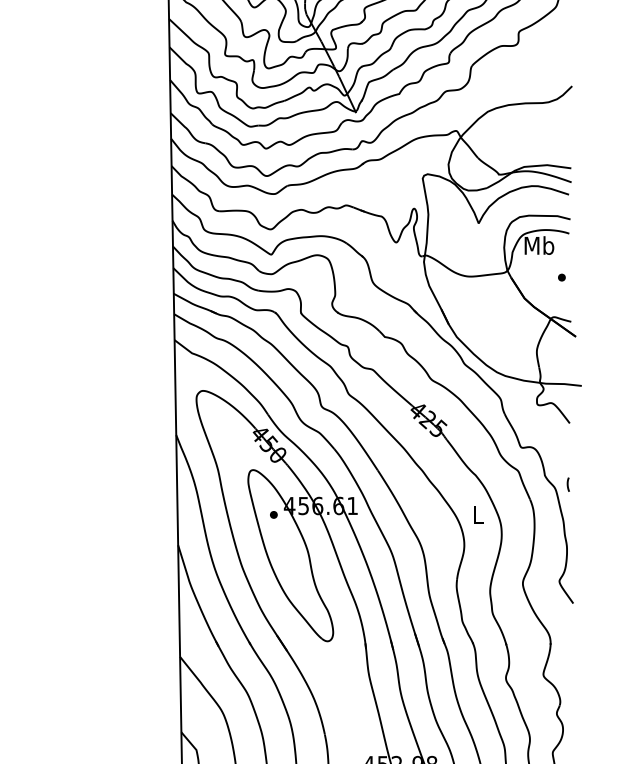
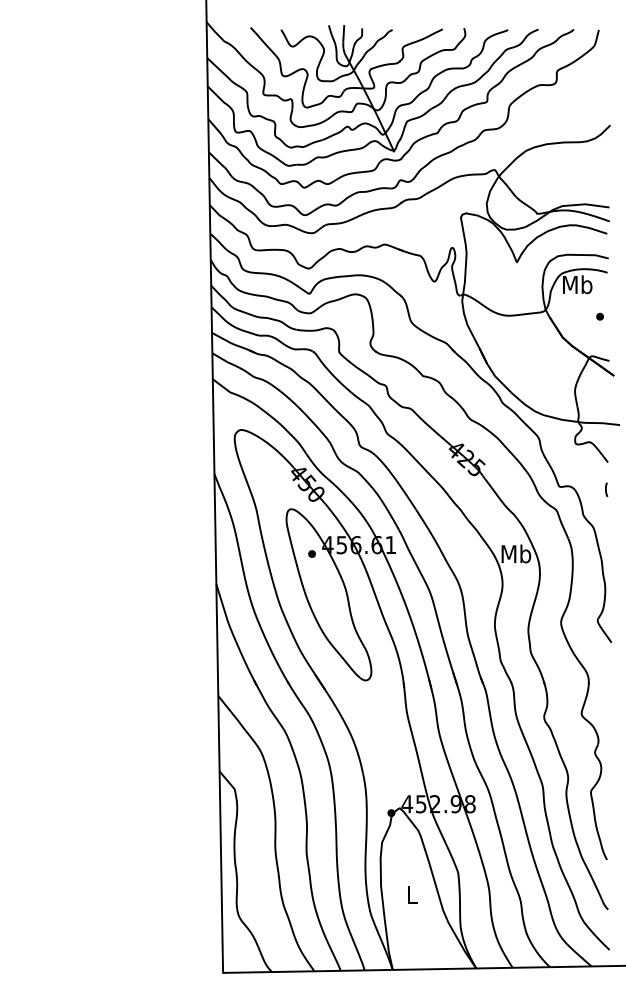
curve: (568, 484) -> (606, 489), moved
text: (478, 514) -> (516, 553), L -> Mb

